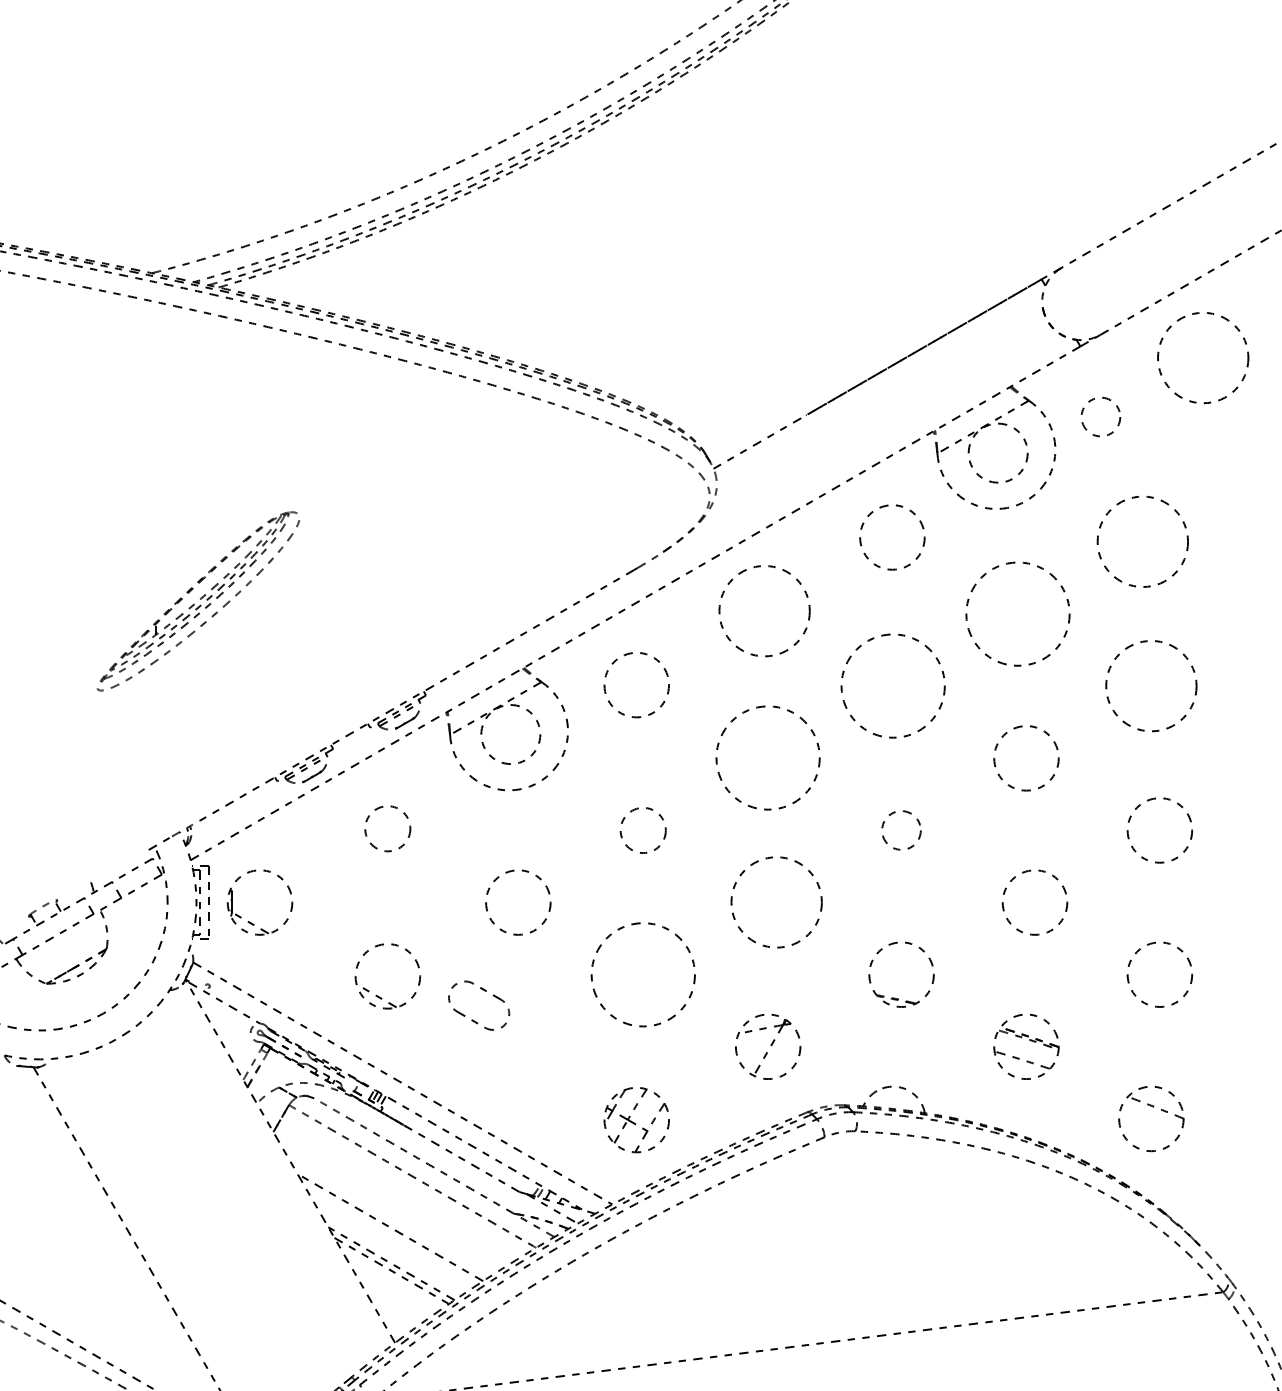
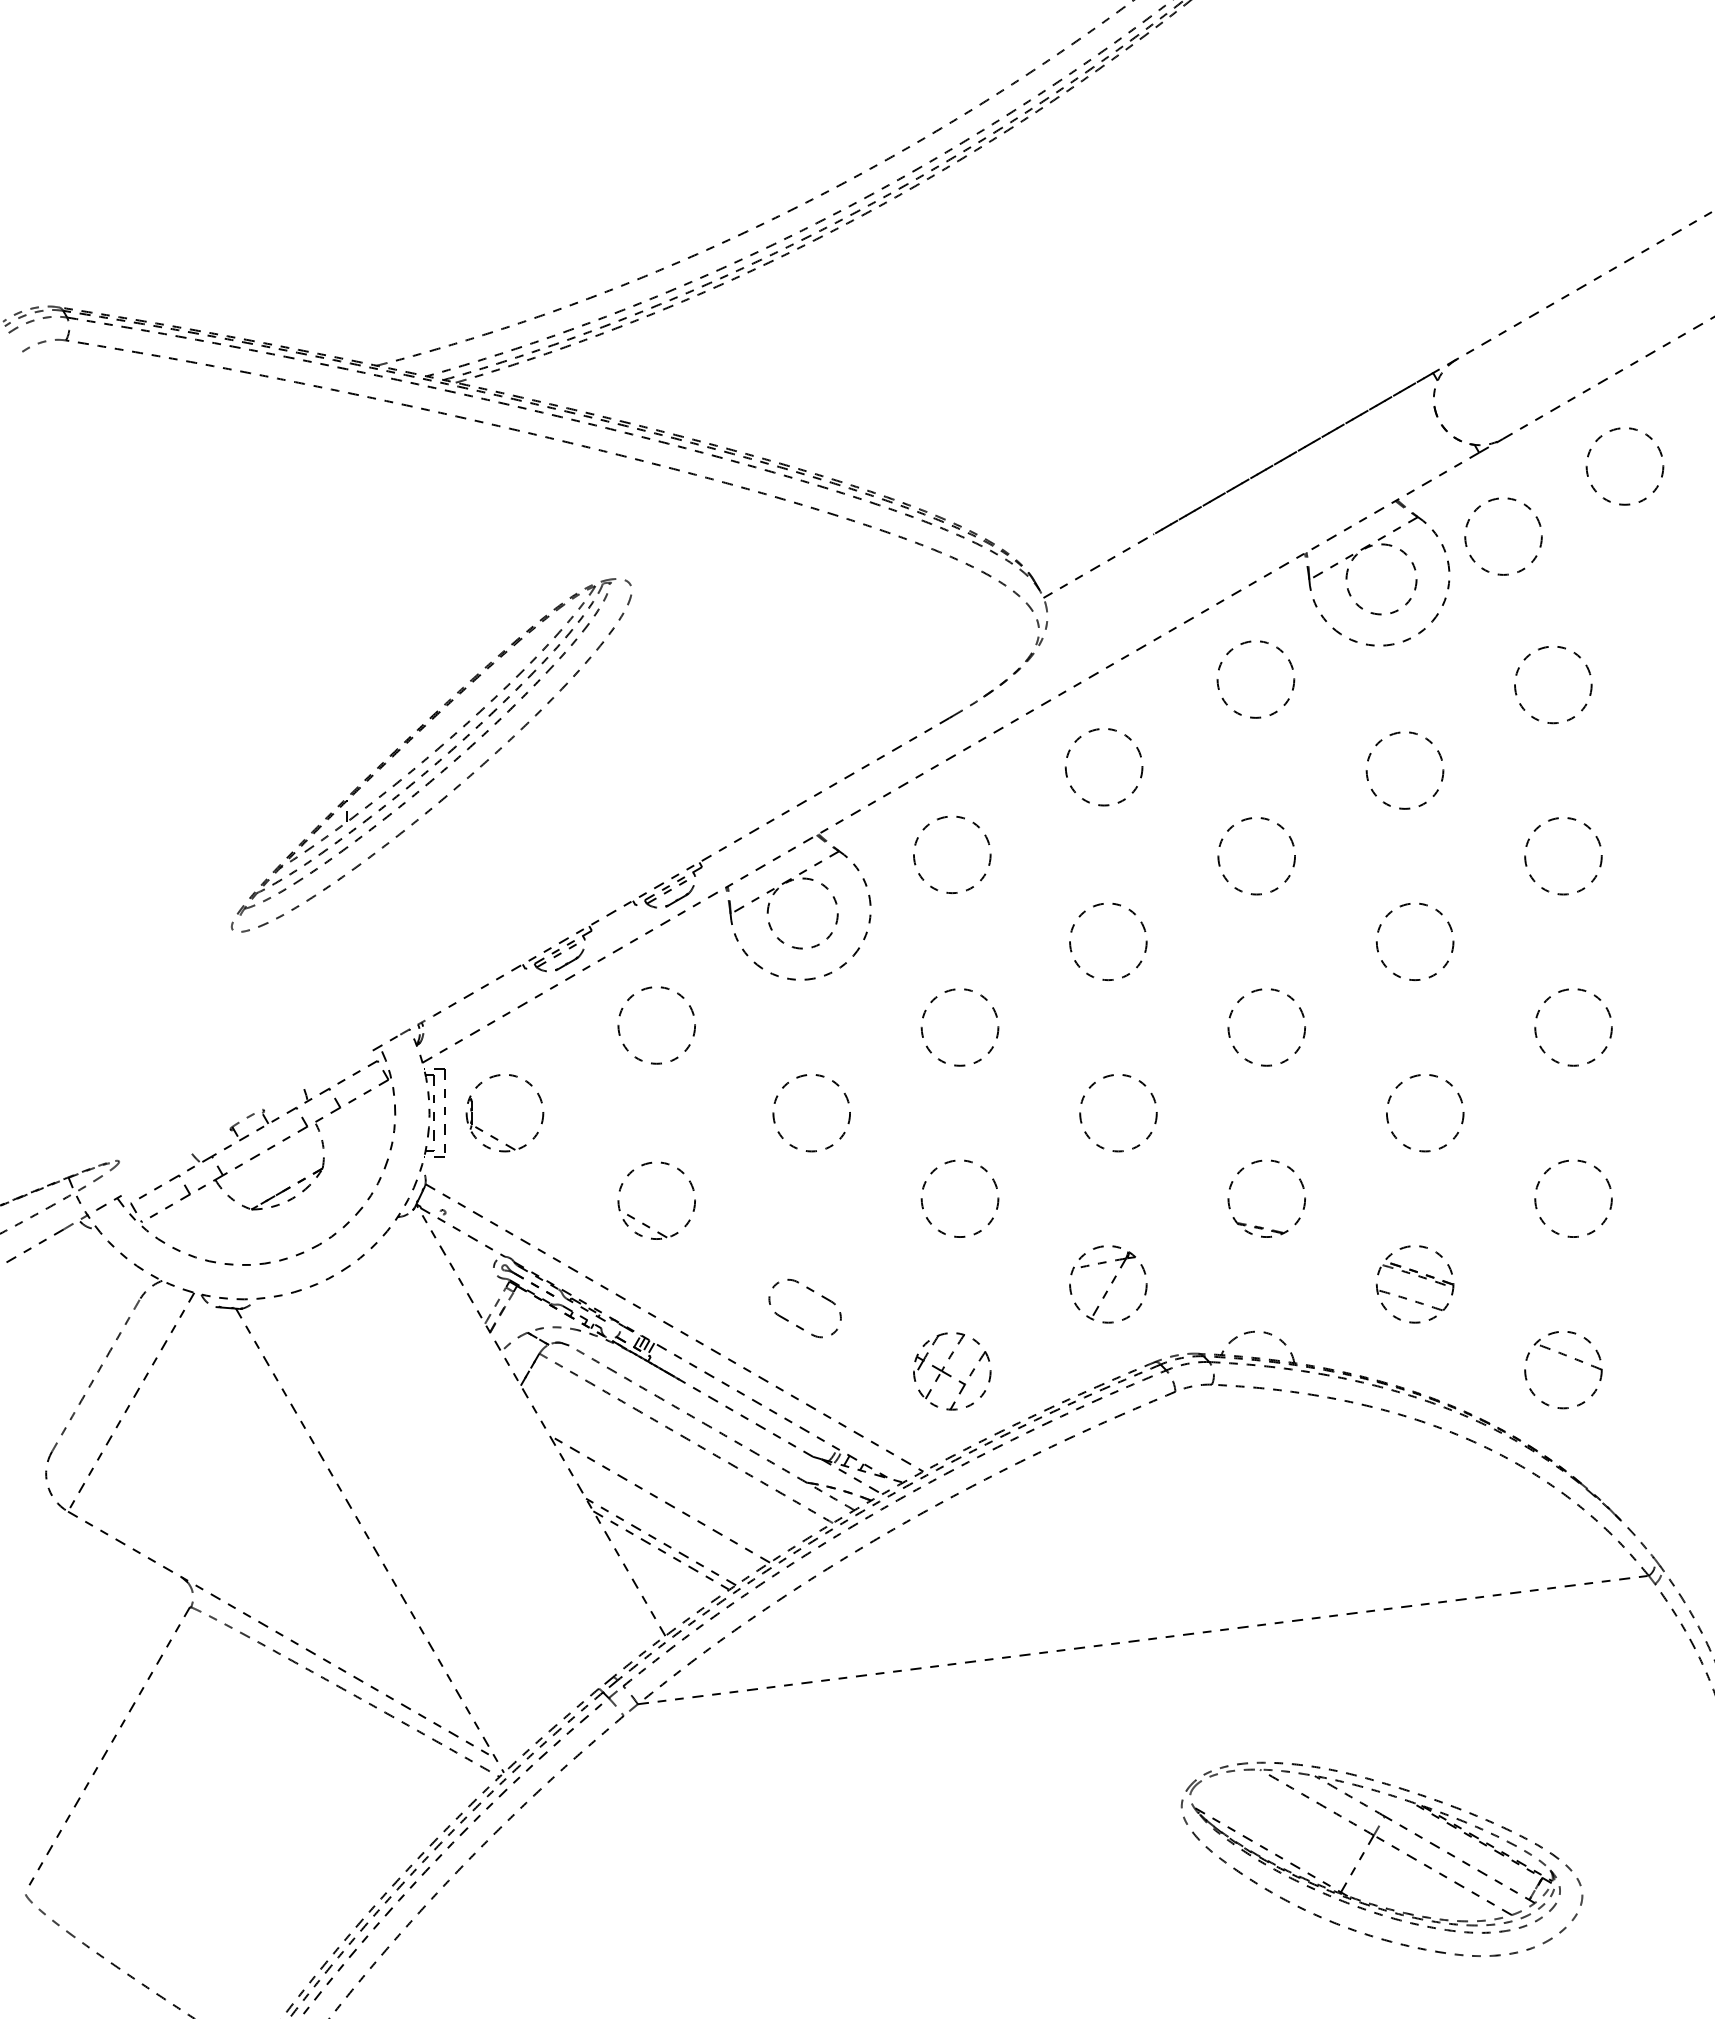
circle: (1202, 358) -> (1624, 466), size x0.71
circle: (1100, 417) -> (1503, 536), size x1.67
circle: (1143, 542) -> (1553, 685), size x0.71
part: (198, 601) -> (431, 755), size x1.67
circle: (764, 611) -> (1103, 767), size x0.71
circle: (1017, 614) -> (1404, 770), size x0.62
circle: (892, 686) -> (1256, 856), size x0.62
circle: (1151, 686) -> (1563, 856), size x0.71
circle: (768, 758) -> (1108, 942), size x0.62
circle: (387, 828) -> (656, 1025), size x1.43
circle: (642, 830) -> (959, 1027), size x1.43
circle: (901, 830) -> (1266, 1027), size x1.67
circle: (776, 902) -> (1118, 1113), size x0.71
circle: (642, 974) -> (959, 1198), size x0.62
part: (473, 1019) -> (798, 1325), moved

